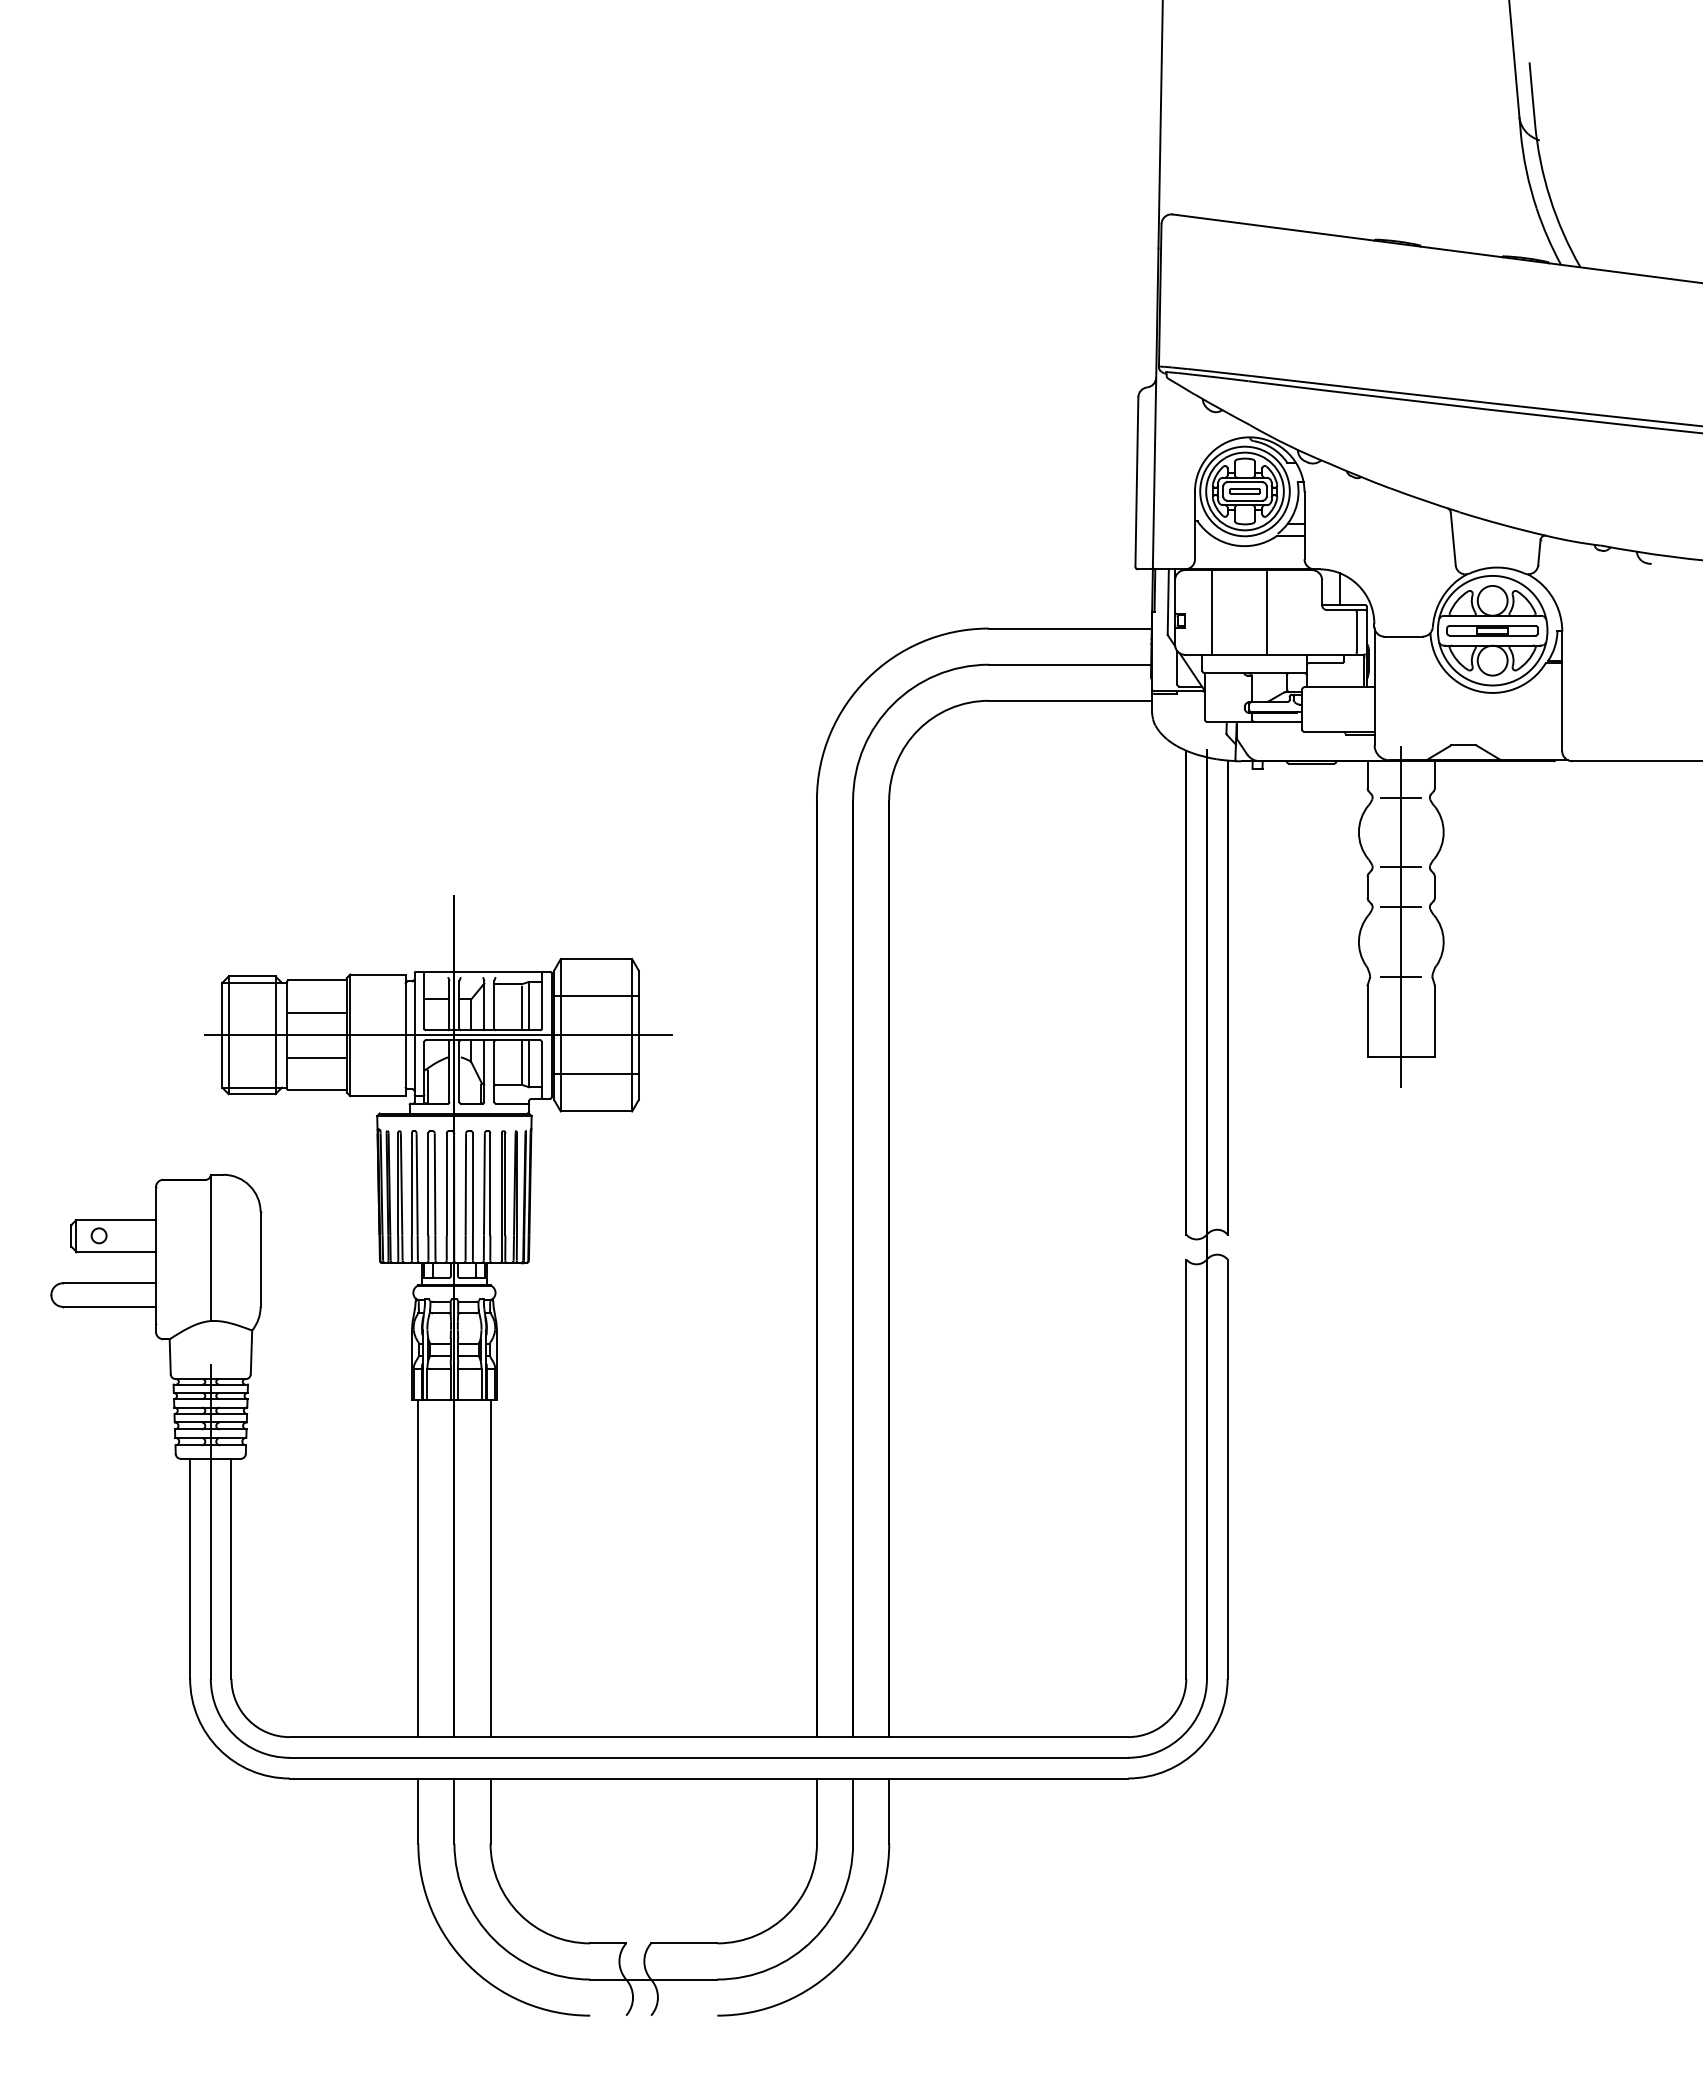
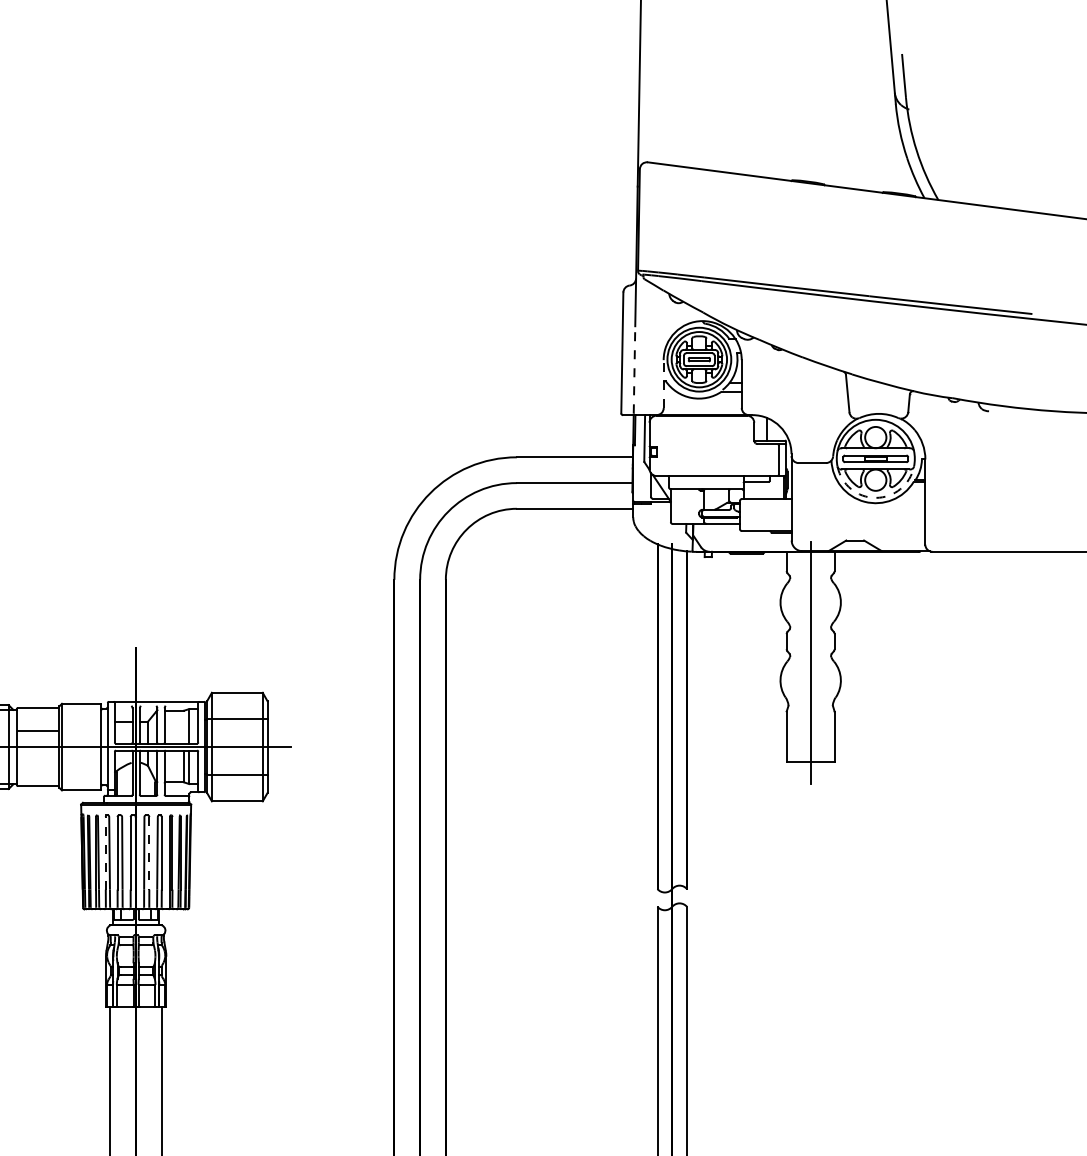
line: (1153, 505) -> (634, 369), solid -> dashed
line: (1194, 525) -> (663, 383), solid -> dashed
line: (1211, 611) -> (675, 445), removed
line: (1267, 611) -> (715, 445), removed
arc: (1492, 685) -> (875, 497), solid -> dashed
line: (1401, 797) -> (810, 577), removed
line: (1401, 867) -> (810, 627), removed
line: (1401, 907) -> (810, 656), removed
line: (1401, 976) -> (810, 705), removed
line: (521, 1008) -> (183, 728), removed
line: (316, 1058) -> (37, 763), removed
line: (411, 1184) -> (105, 853), solid -> dashed
line: (472, 1184) -> (149, 853), solid -> dashed

